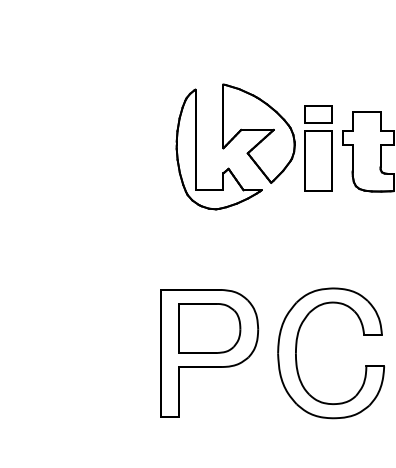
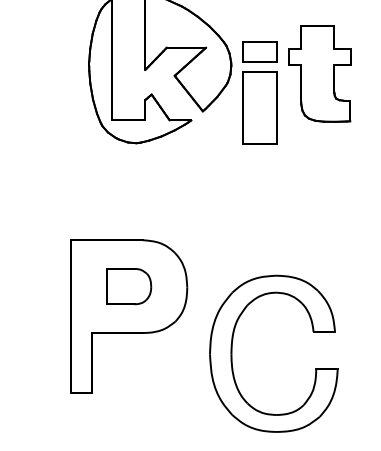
part: (318, 148) -> (259, 92), moved
part: (209, 328) -> (128, 286), size x0.6
part: (297, 346) -> (233, 345), moved

